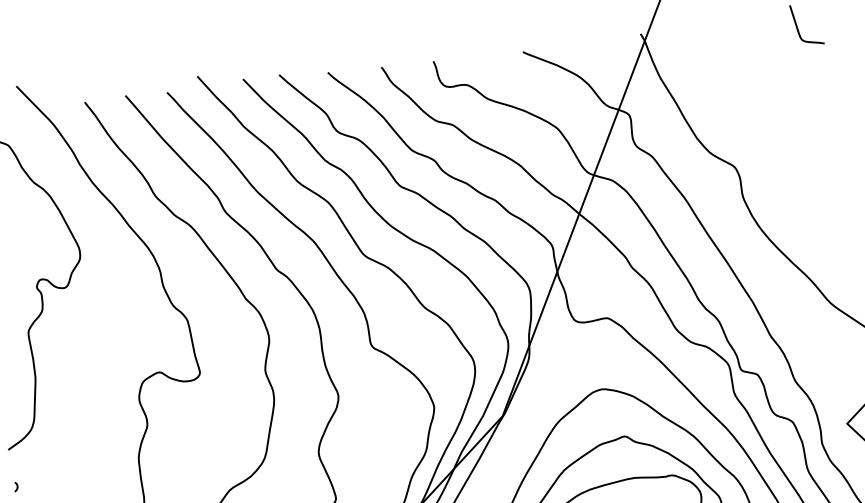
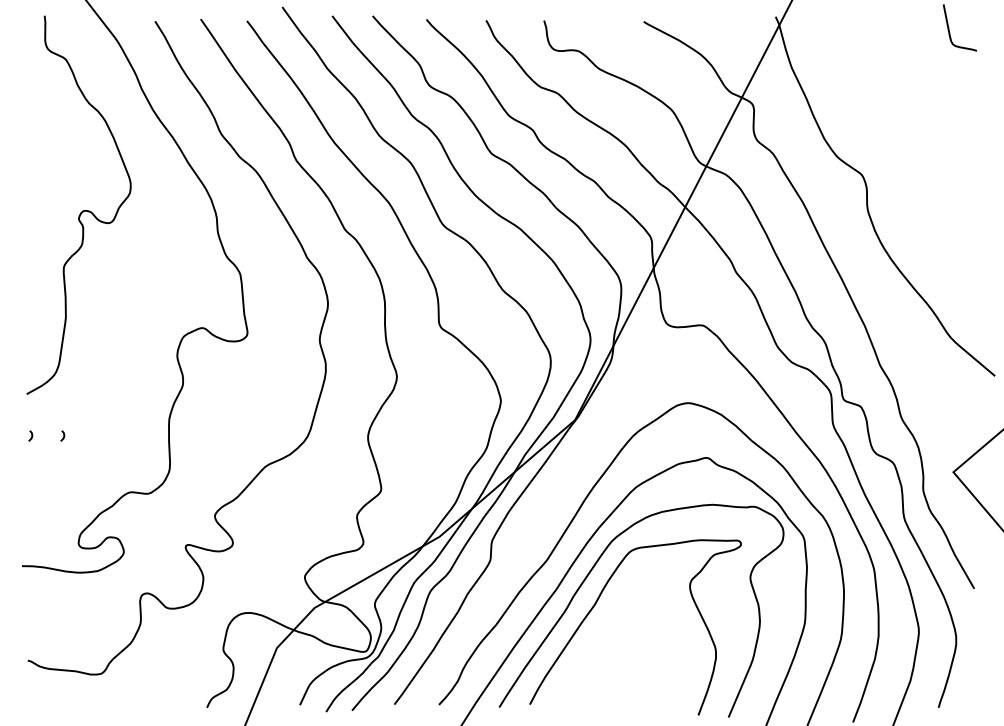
curve: (45, 483) -> (63, 435), added

